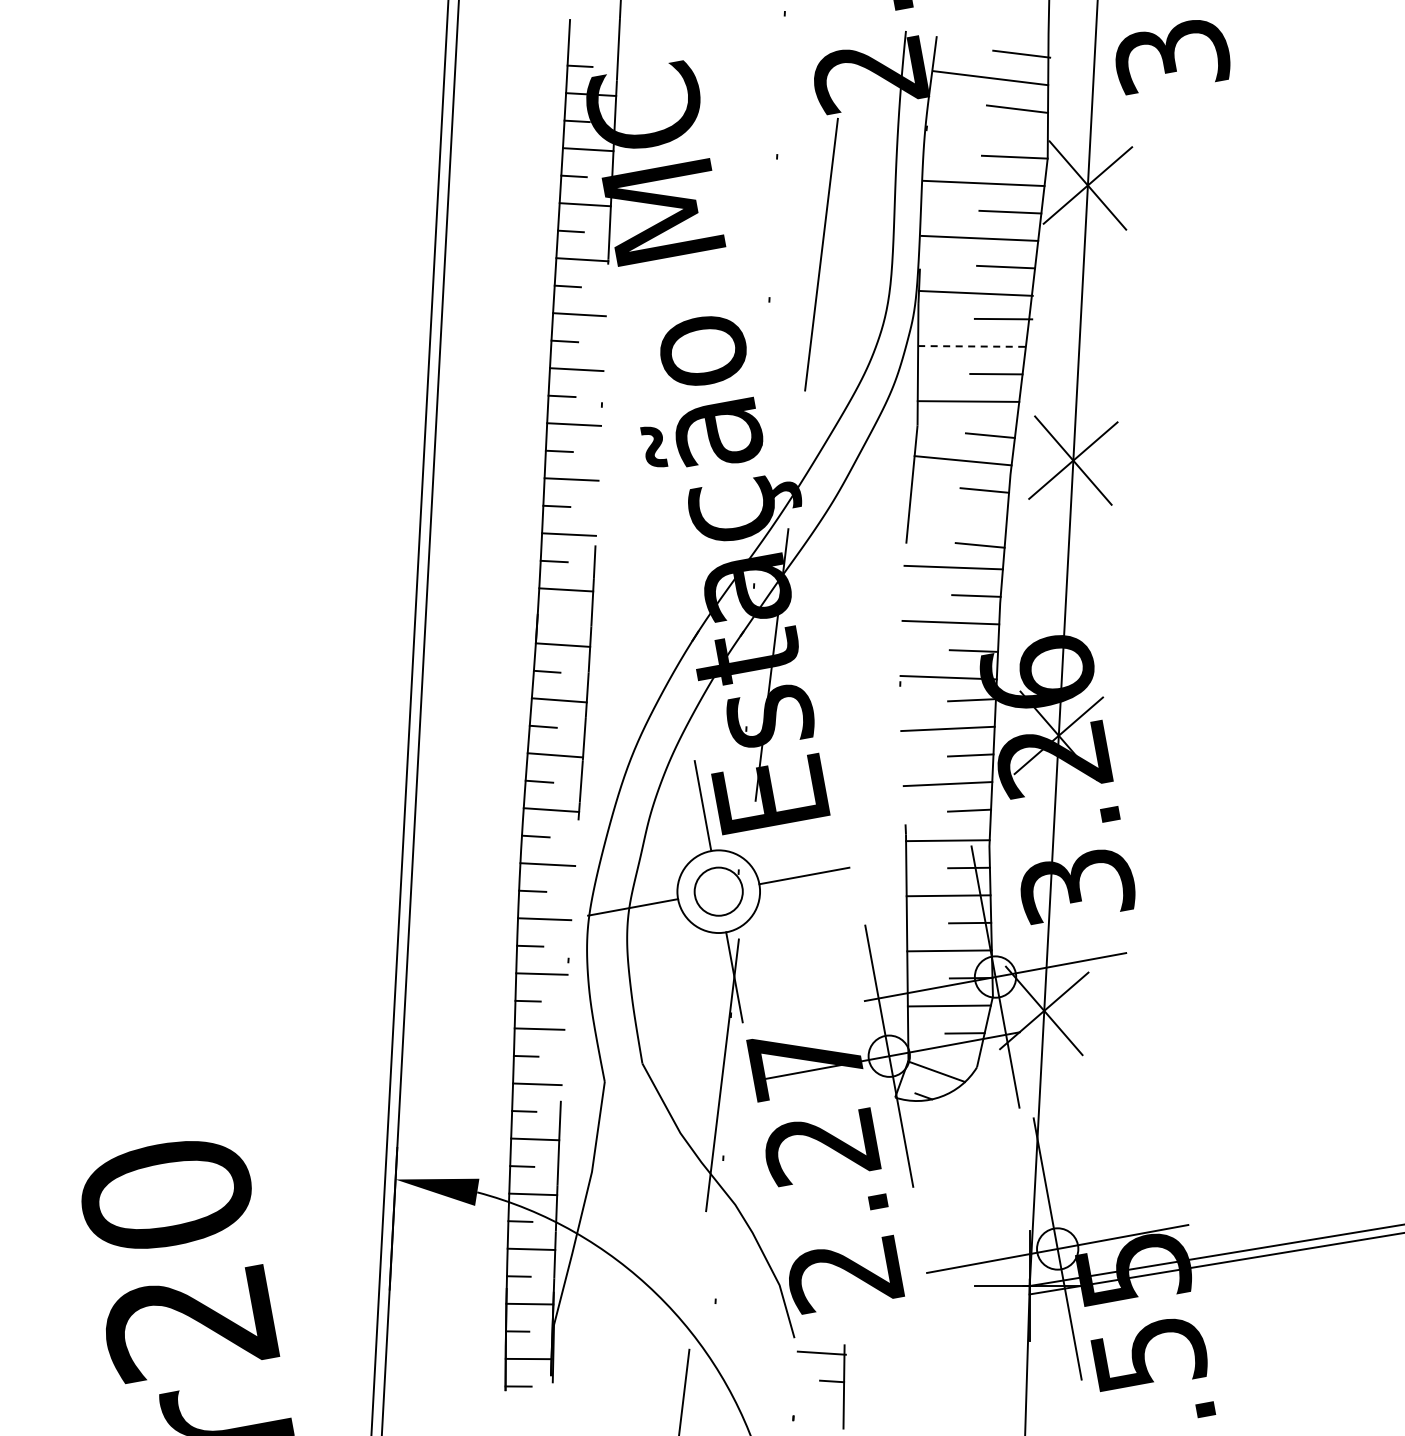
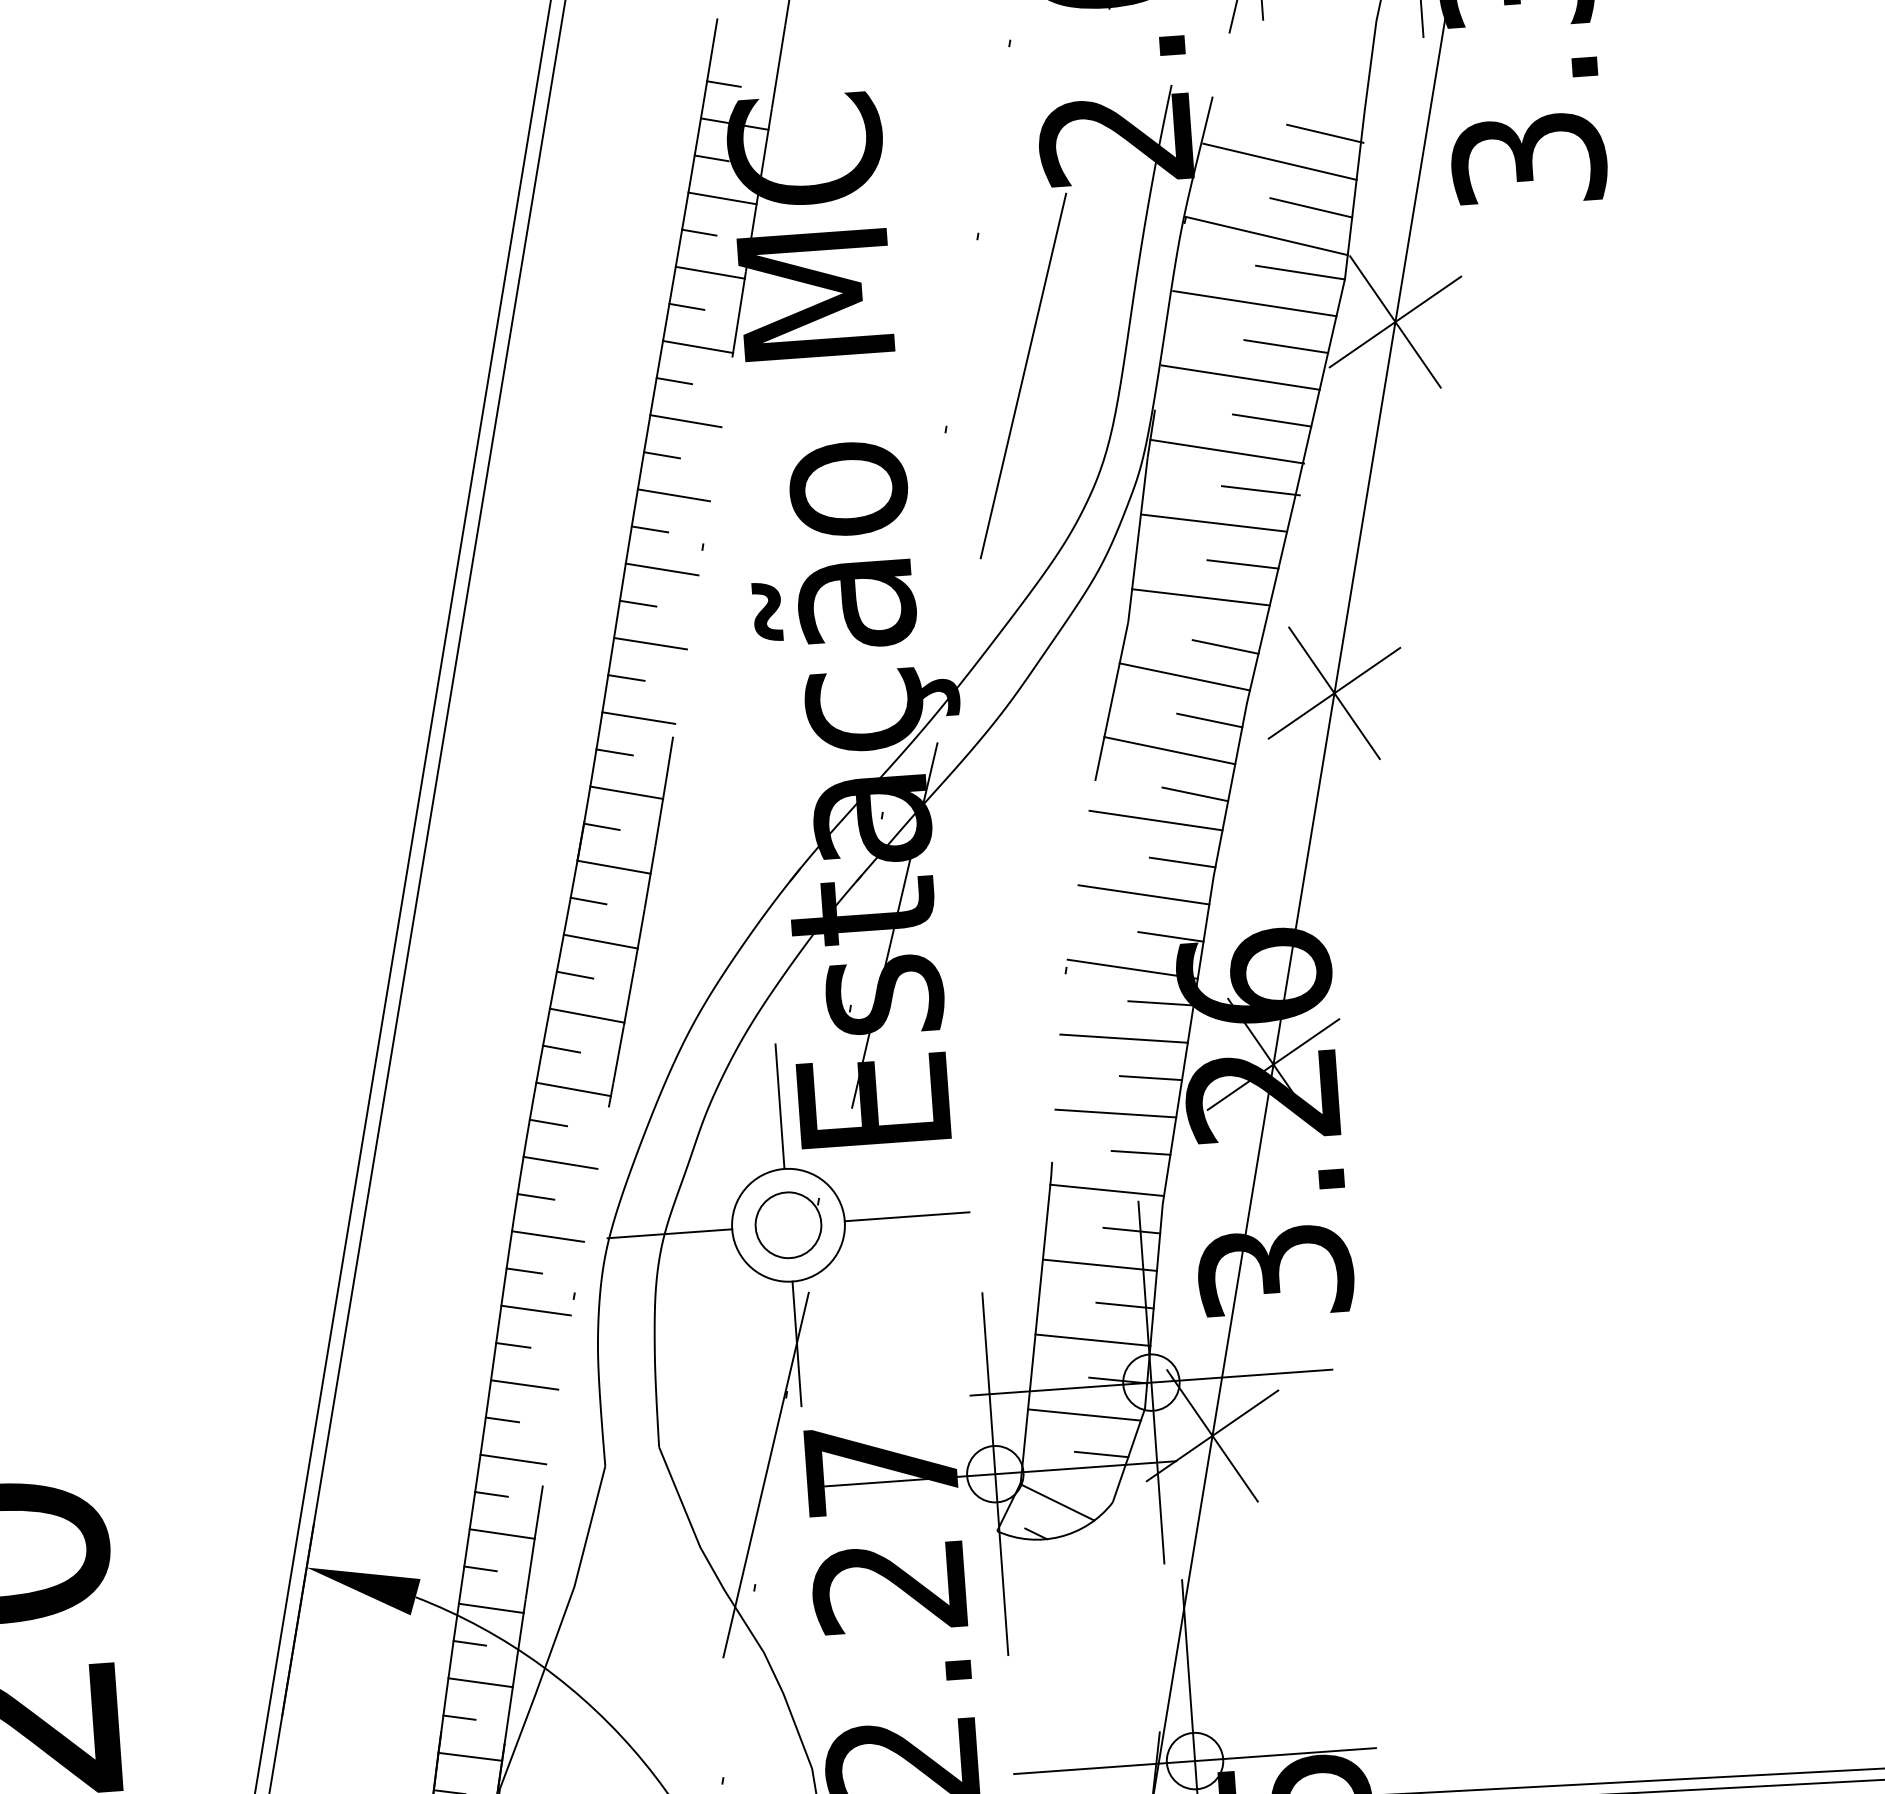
line: (987, 132) -> (1267, 234), added
line: (972, 346) -> (1214, 523), dashed -> solid
line: (957, 515) -> (1168, 750), added
line: (550, 616) -> (601, 826), added

